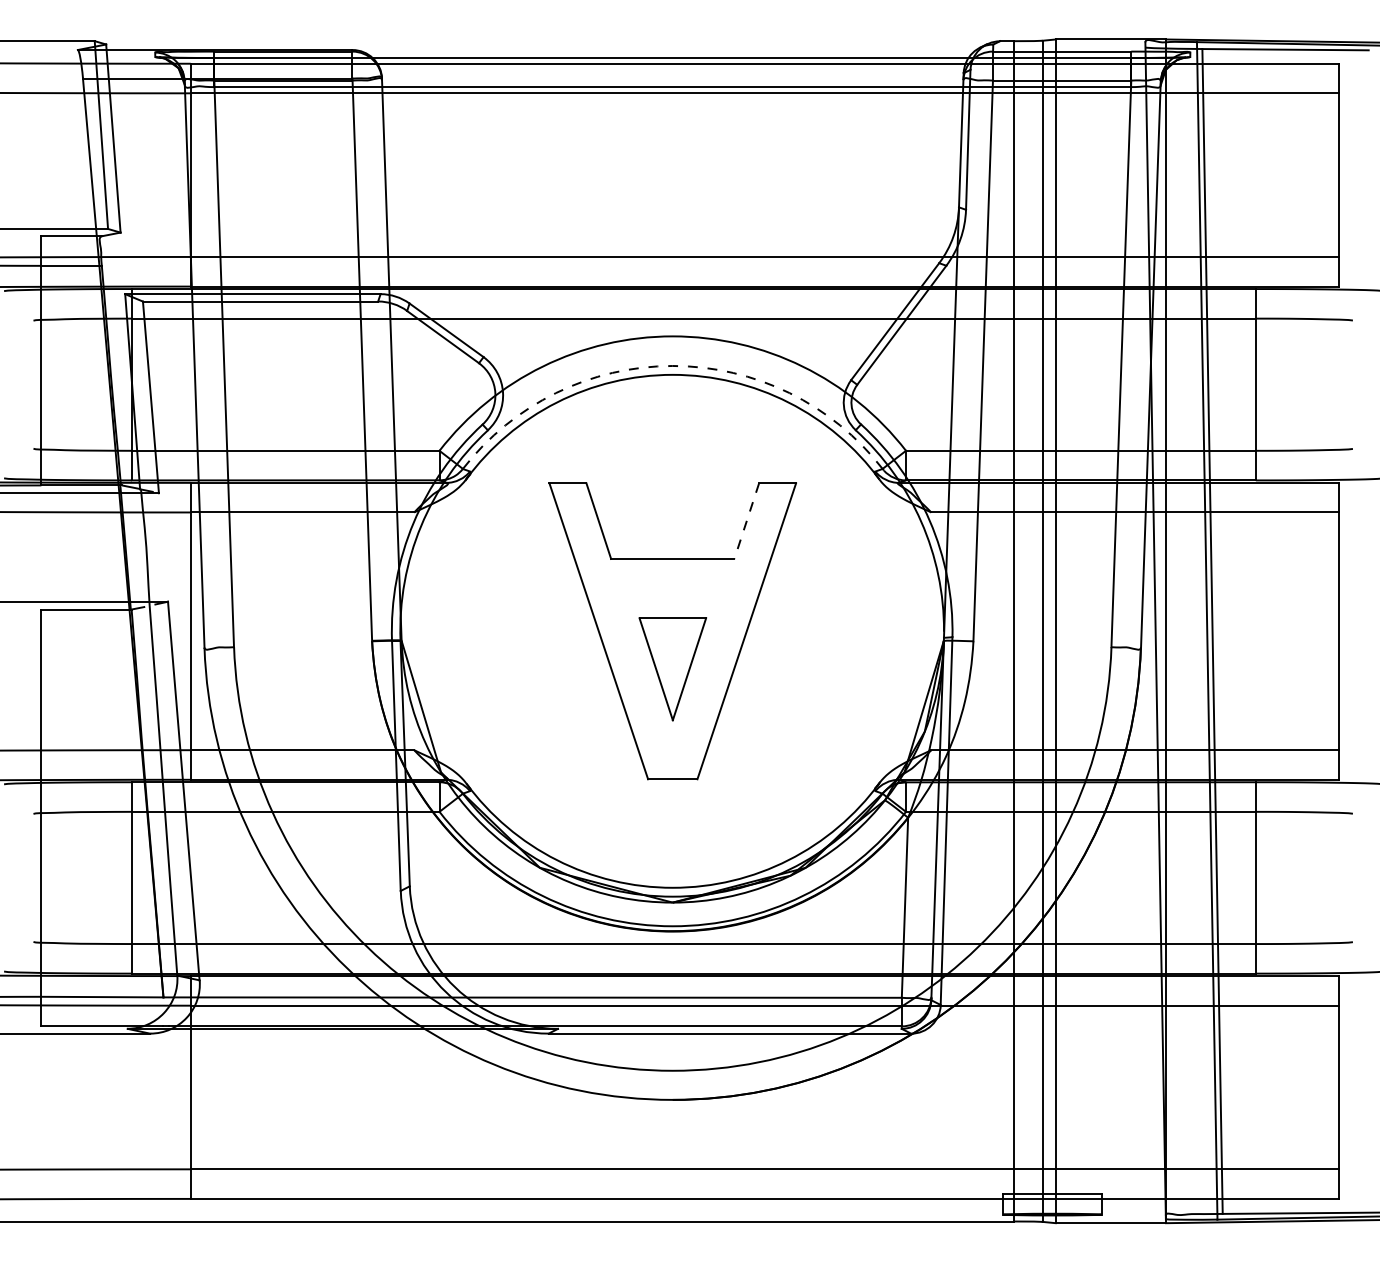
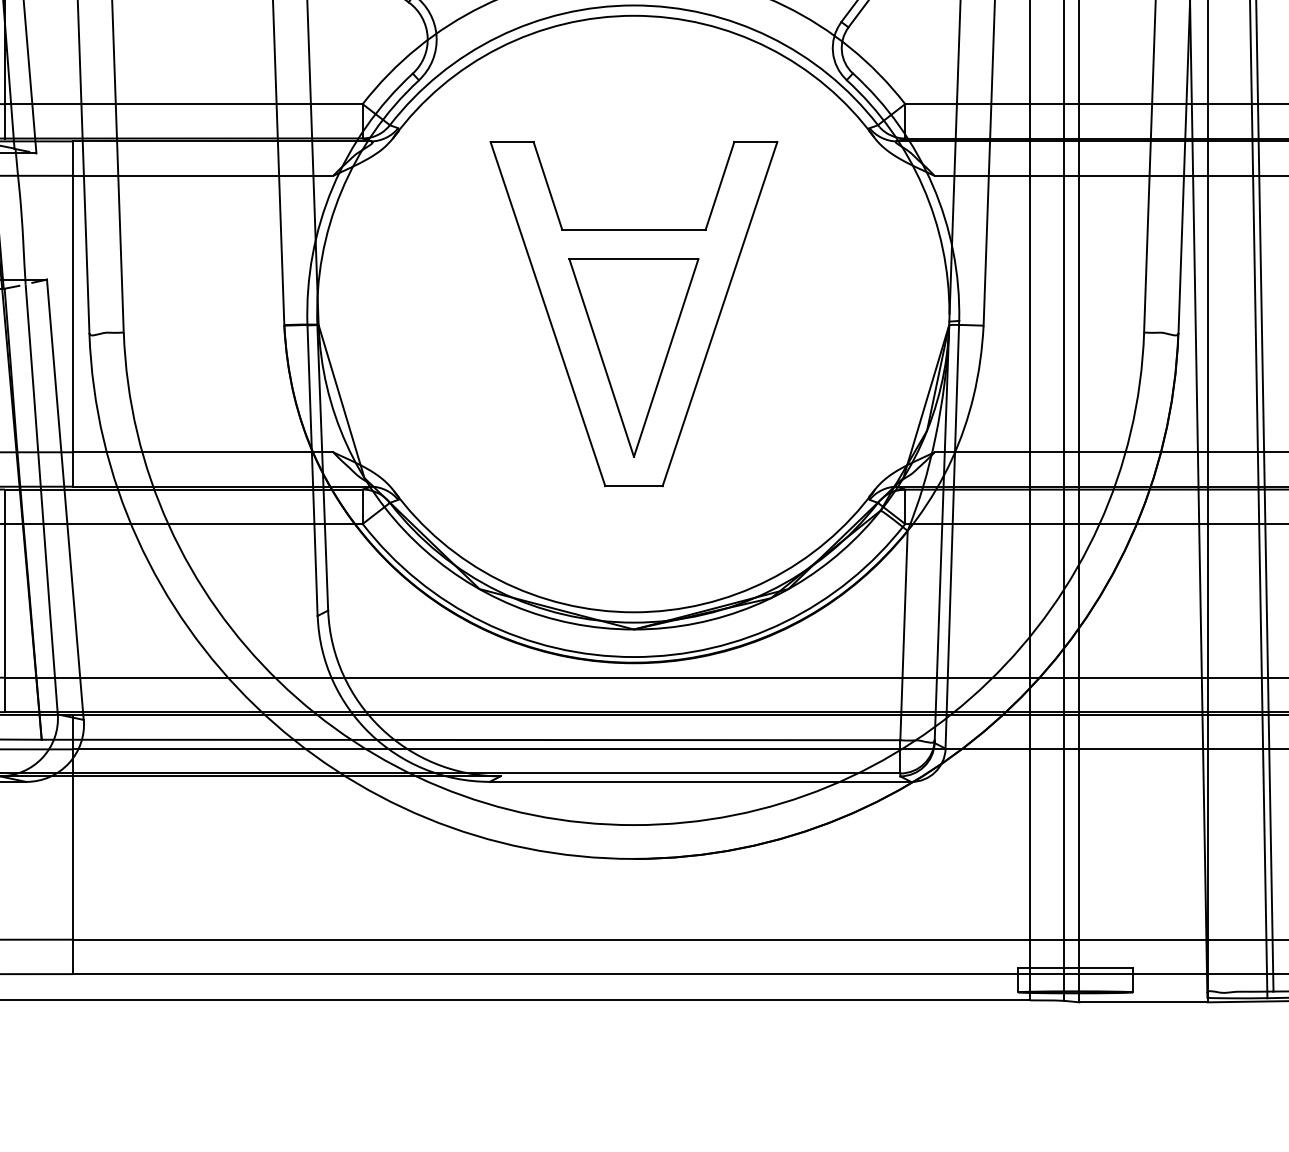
arc: (672, 365) -> (633, 4), dashed -> solid
line: (746, 521) -> (719, 186), dashed -> solid
part: (672, 669) -> (633, 358), size x1.67

